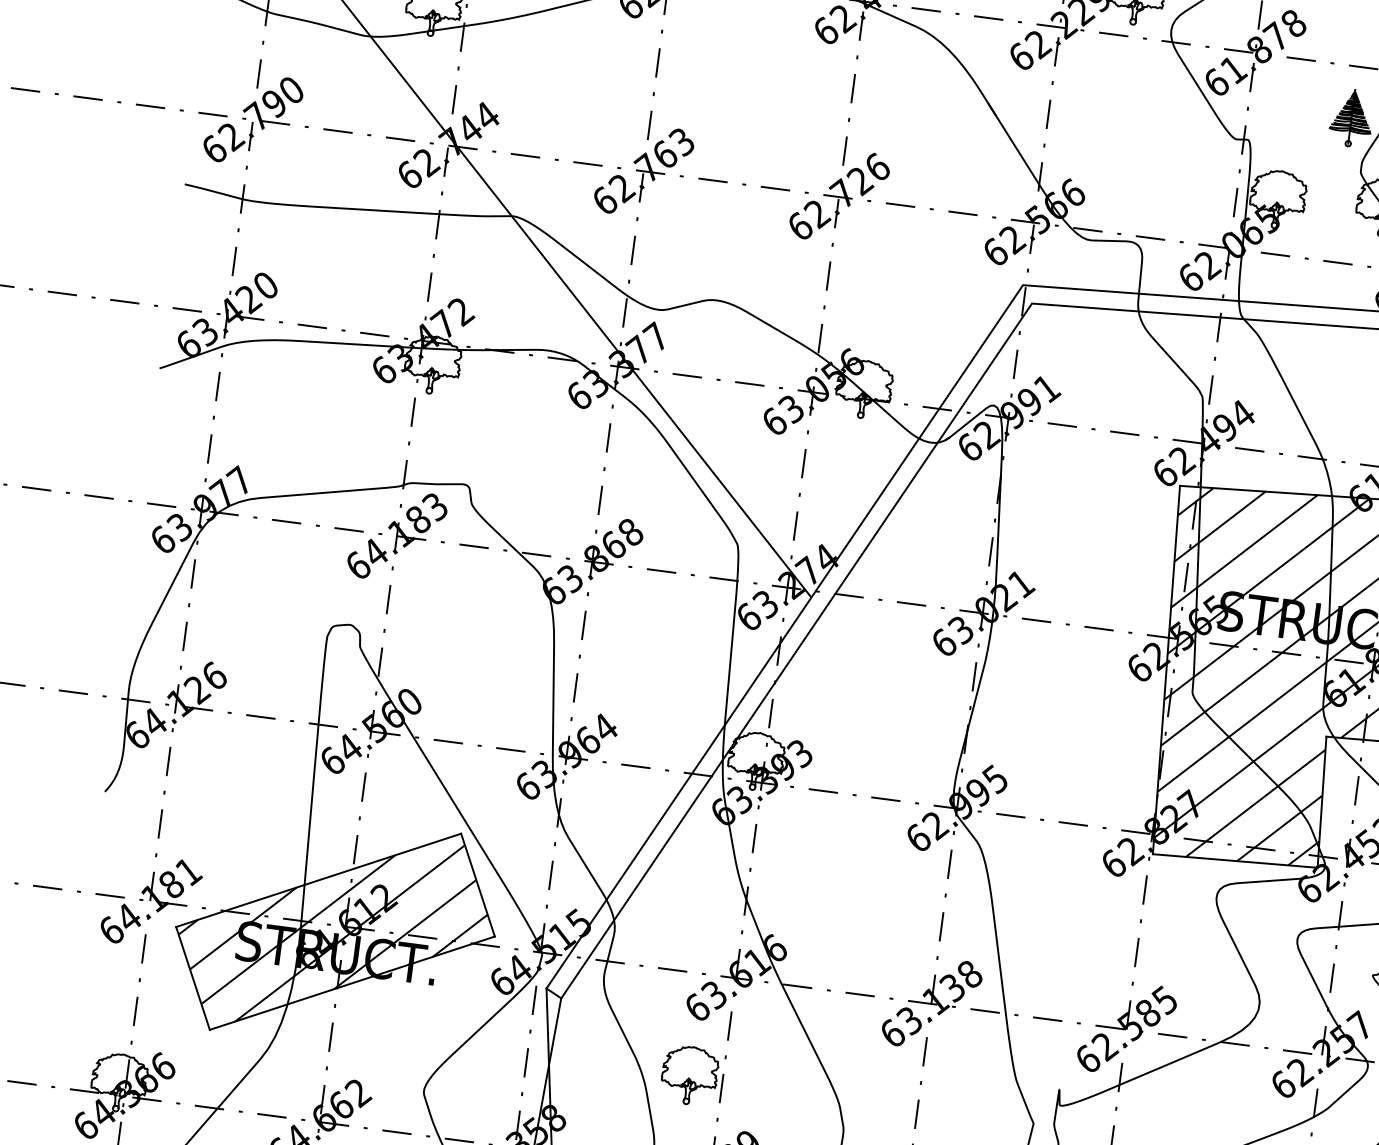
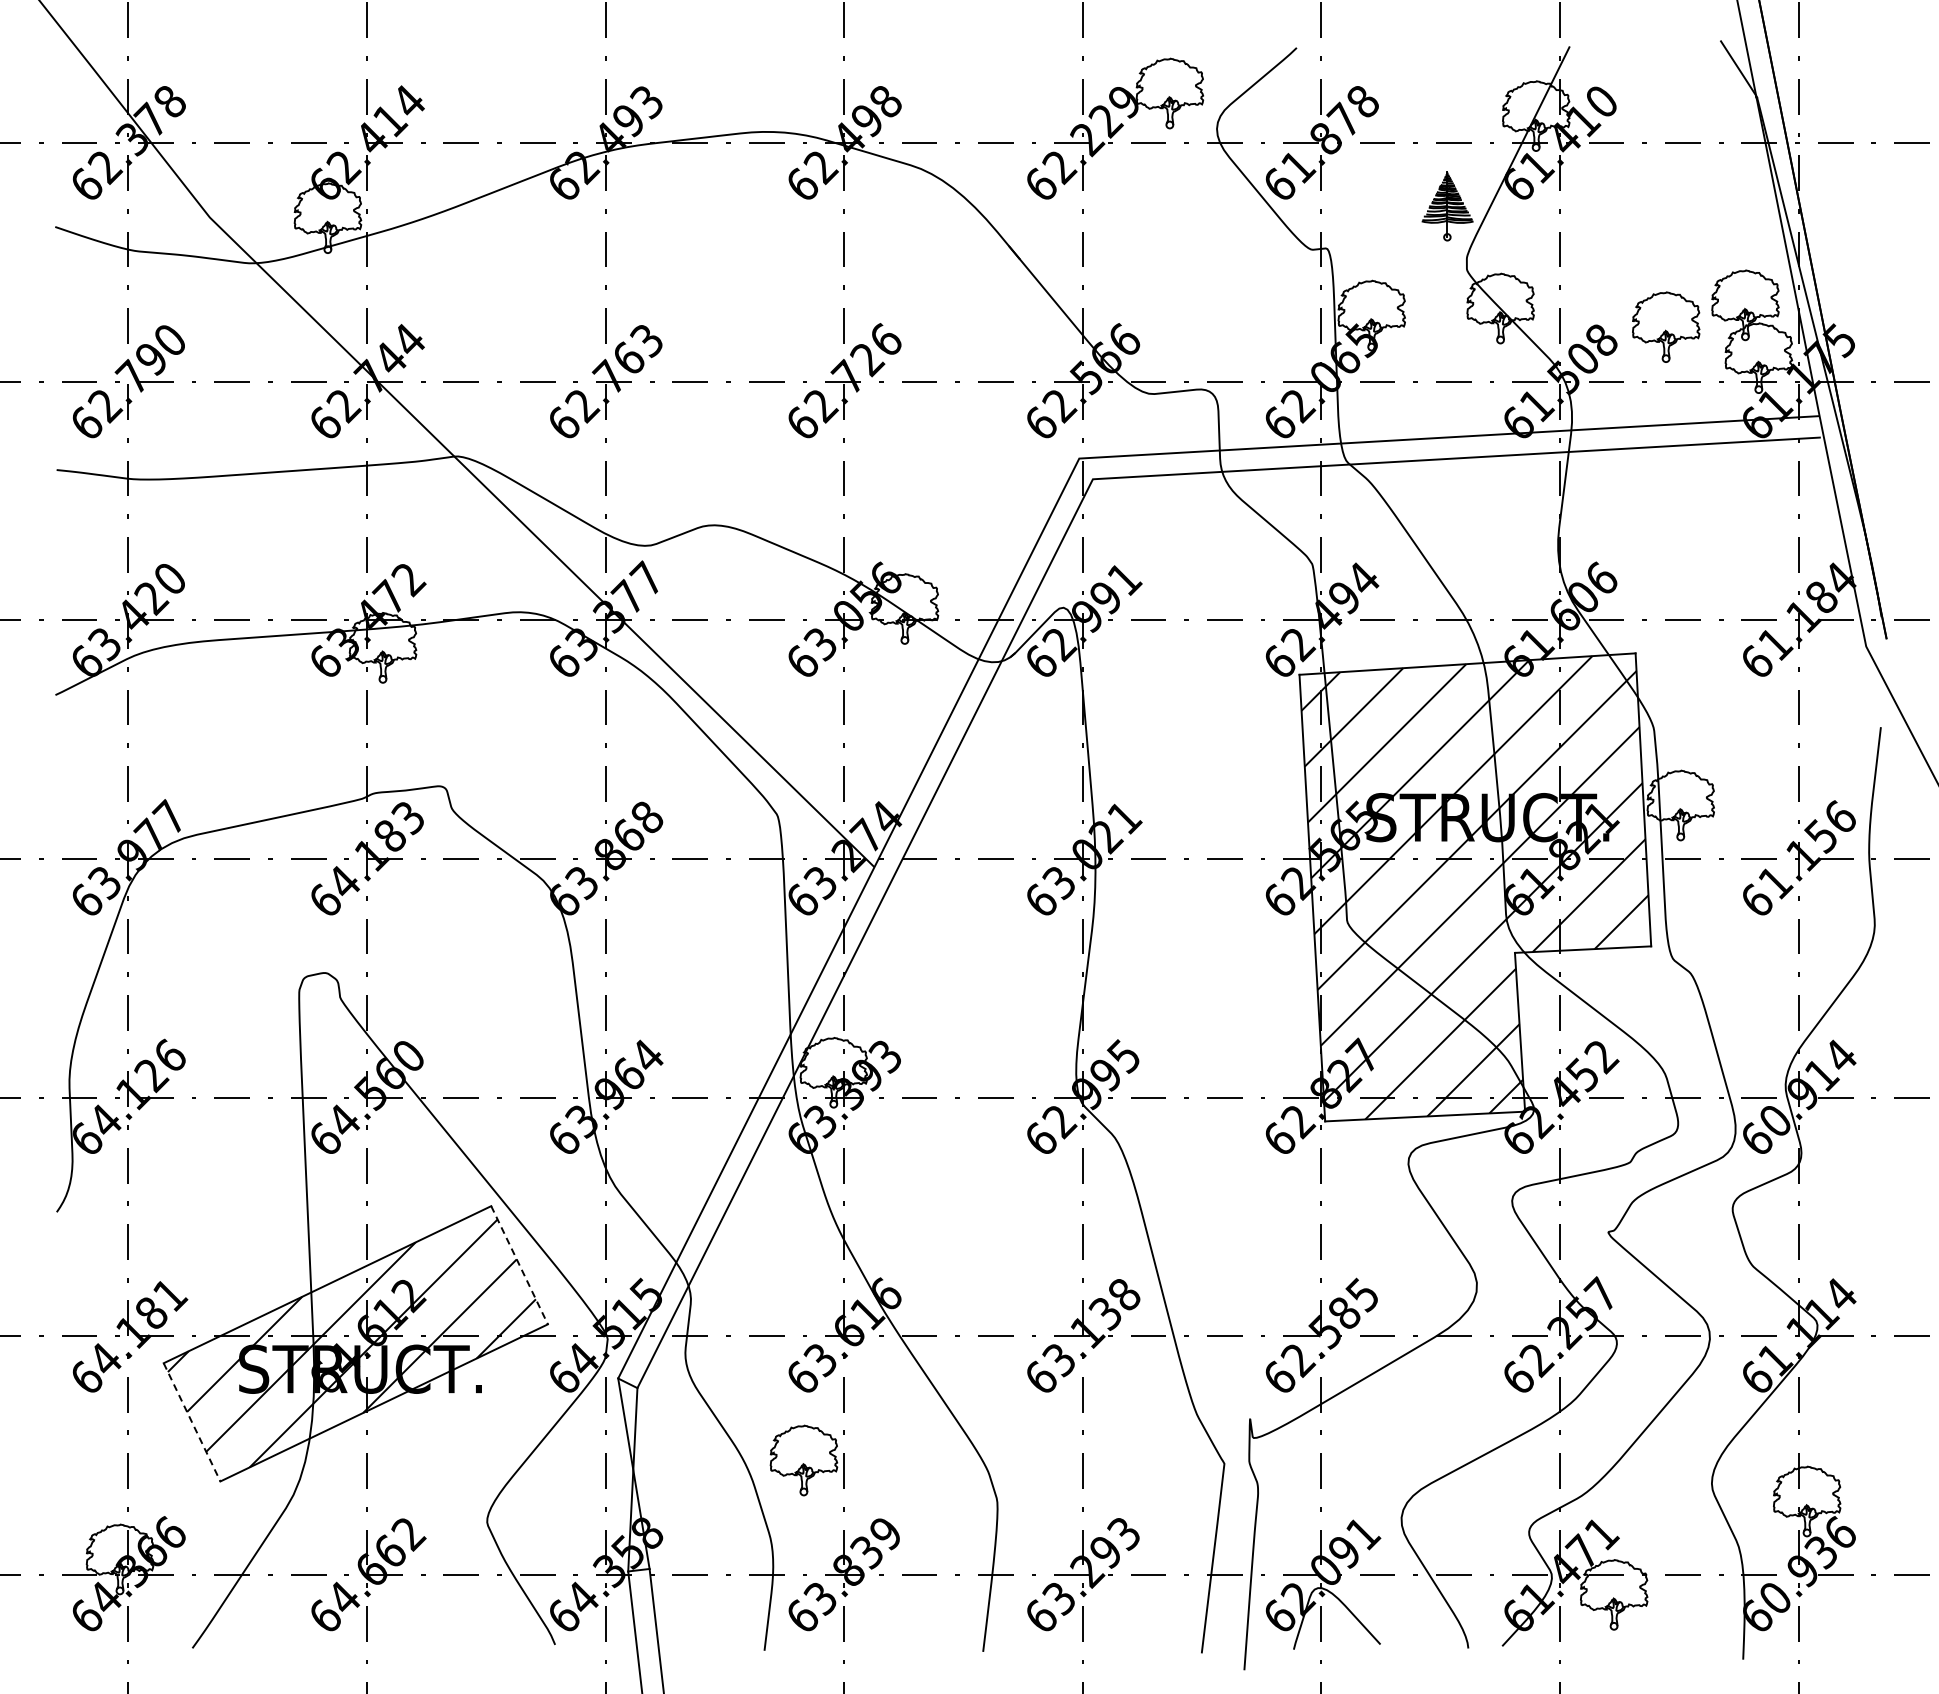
line: (477, 885) -> (519, 1265), solid -> dashed
line: (193, 978) -> (192, 1422), solid -> dashed

